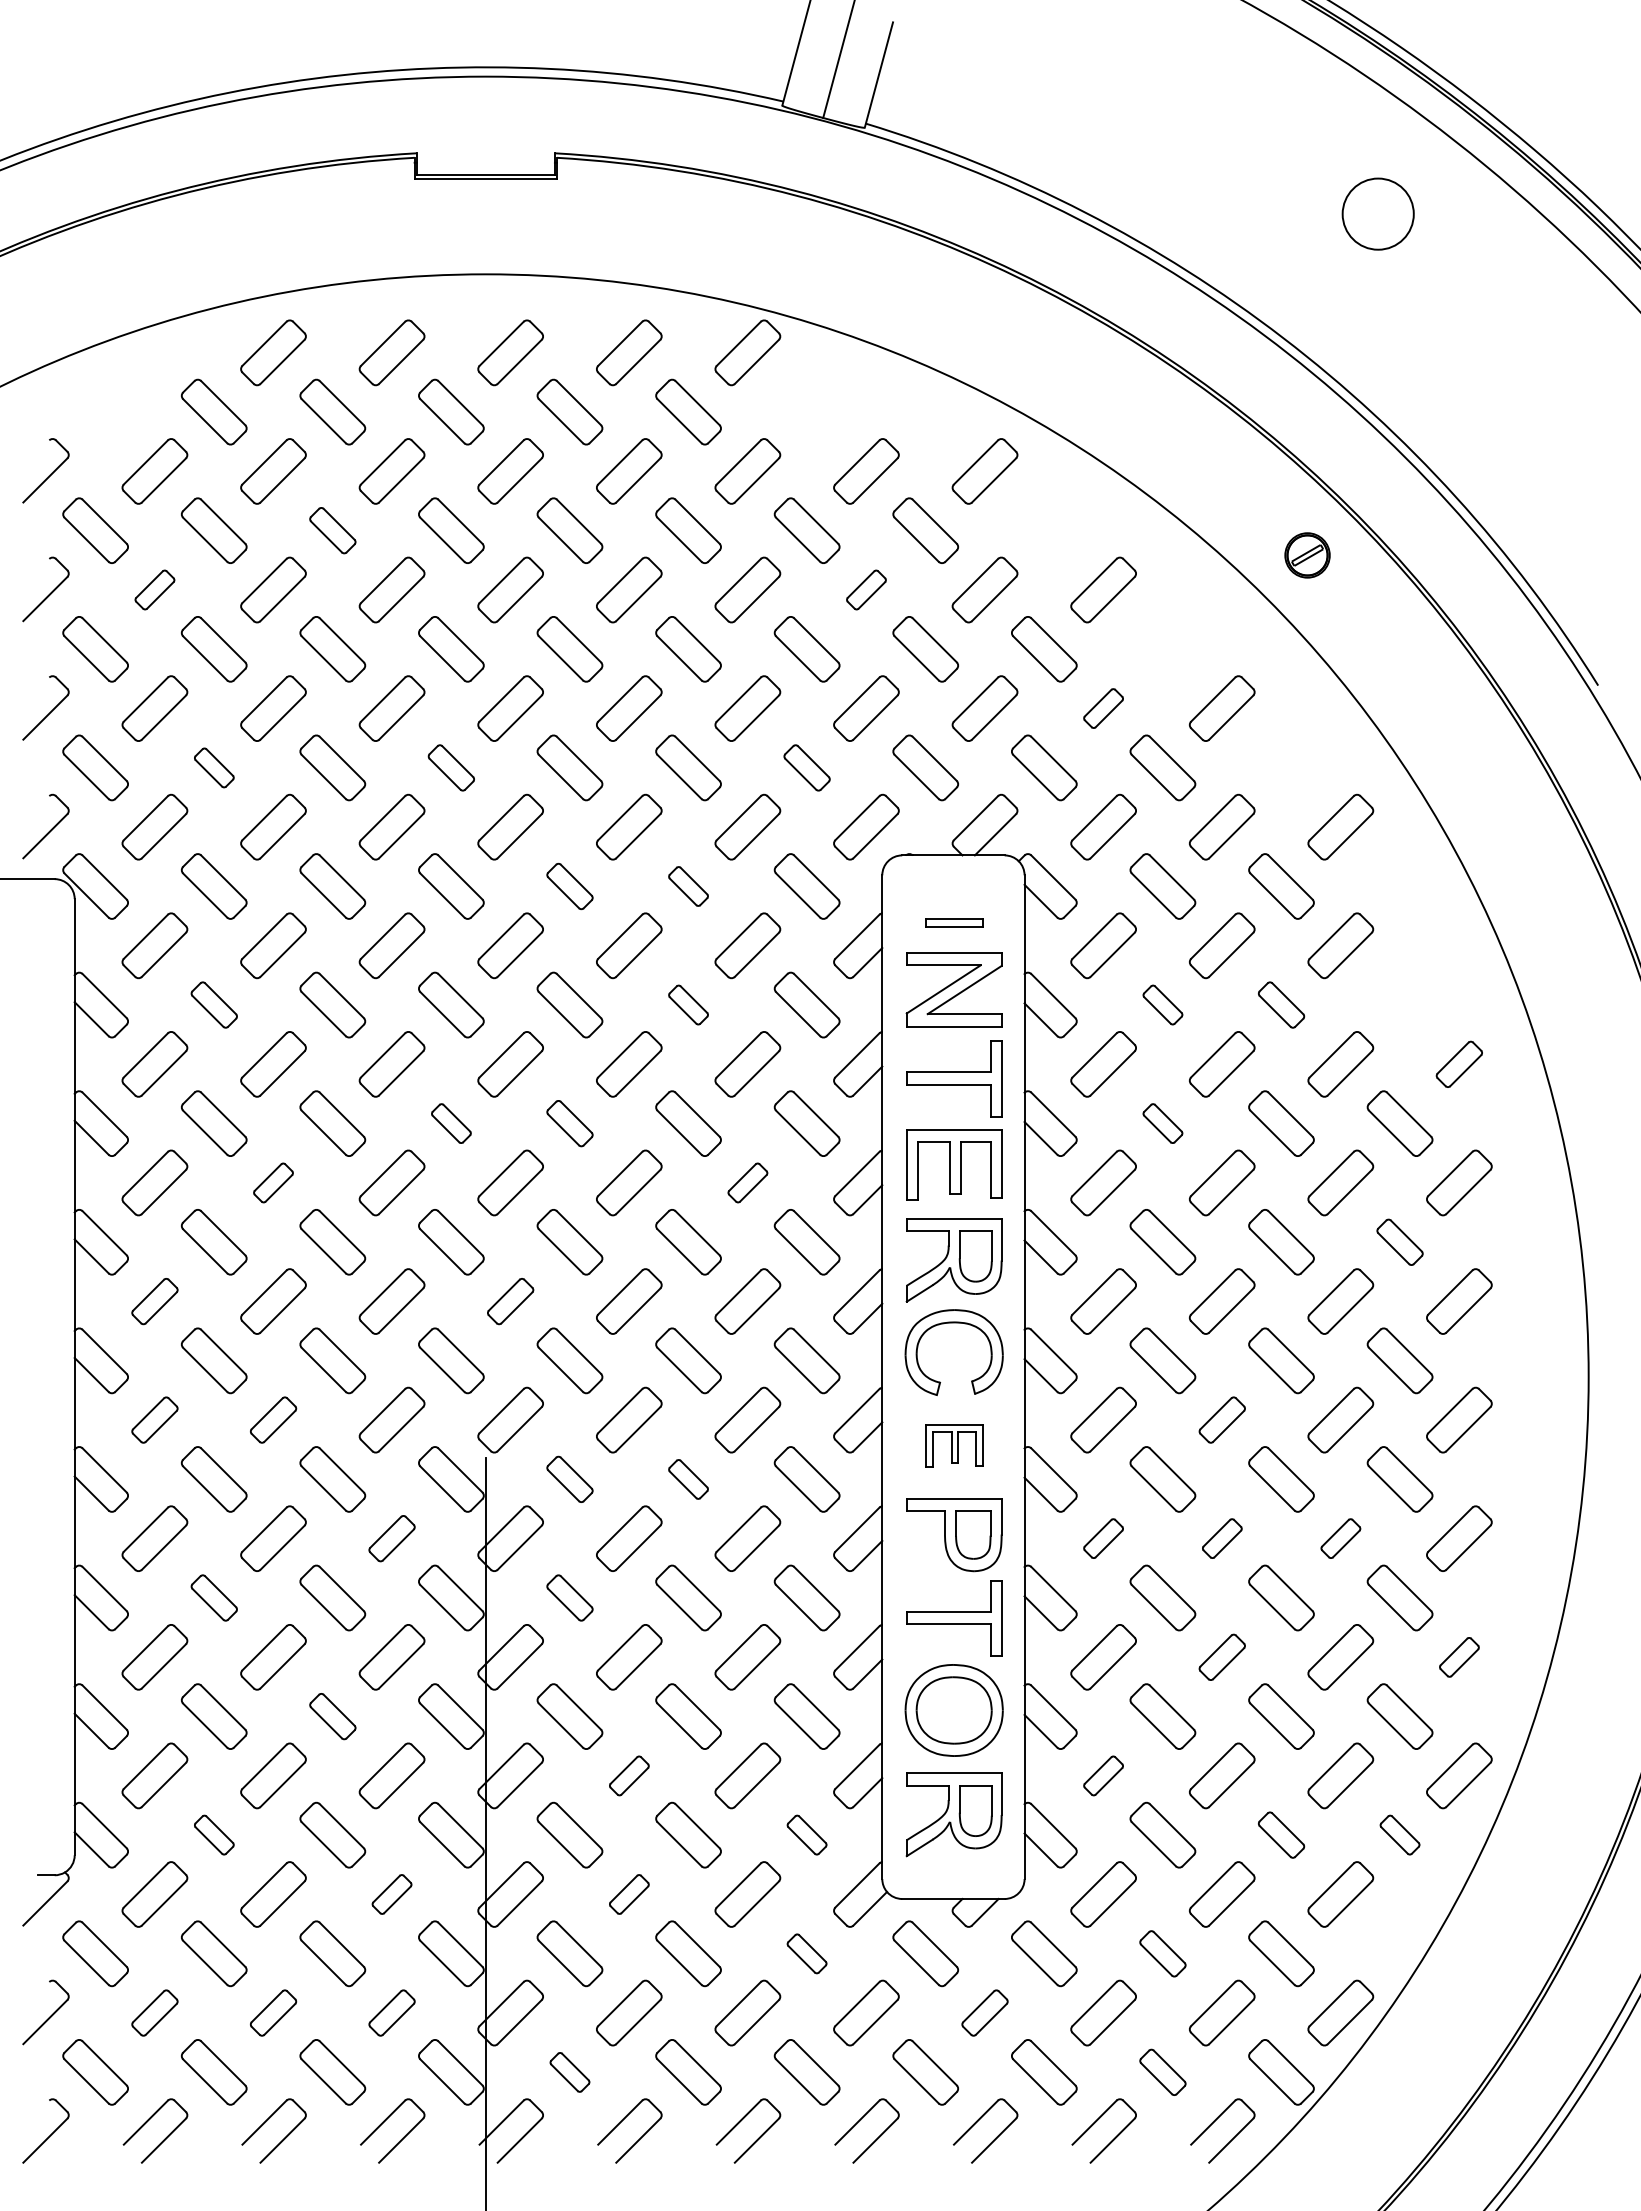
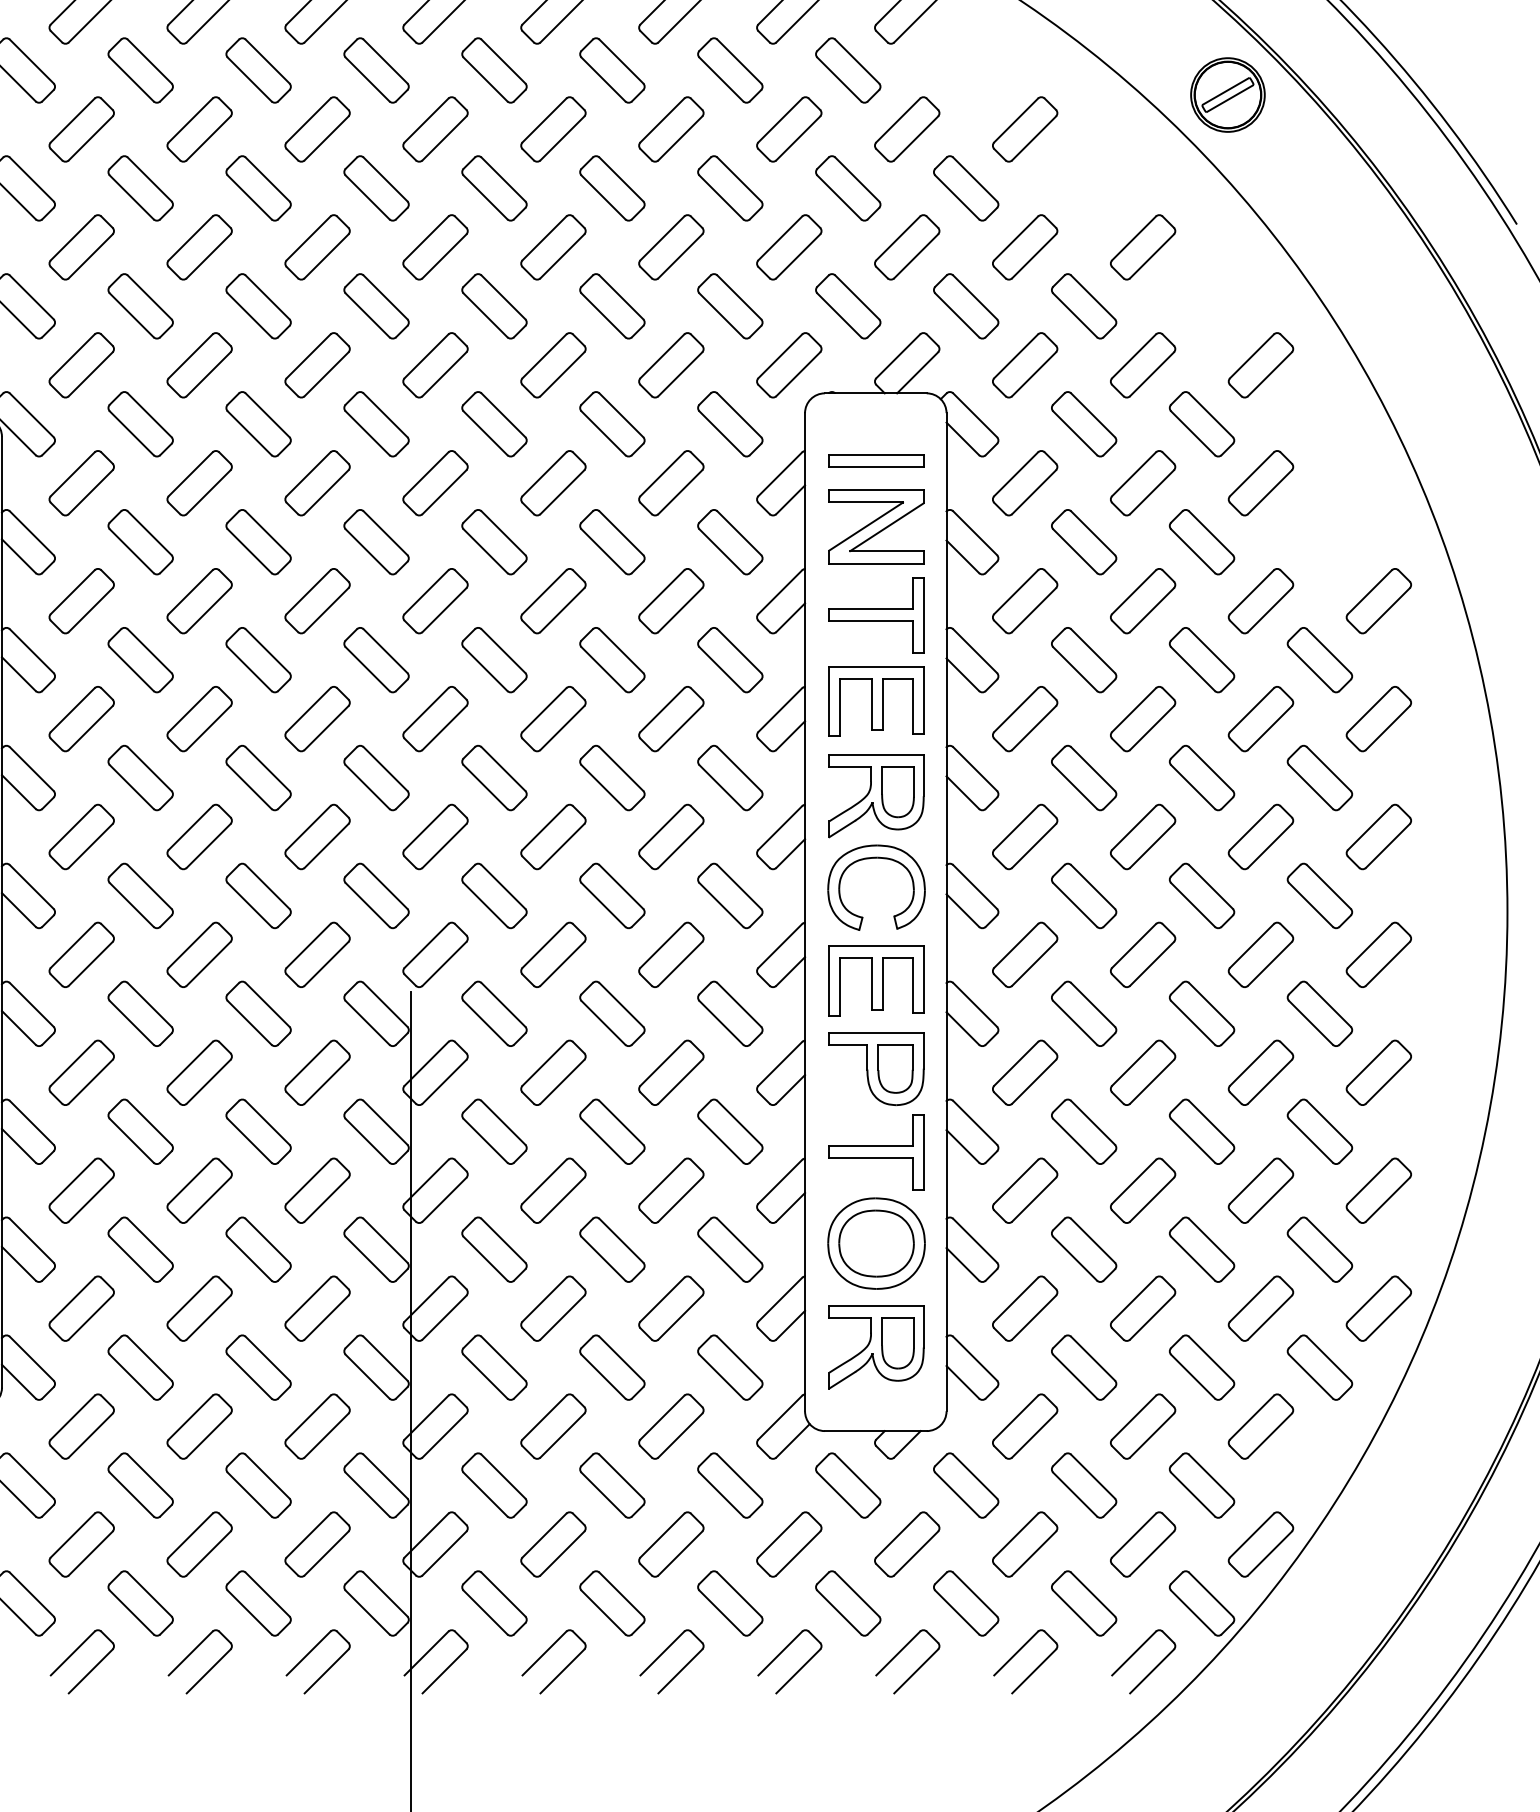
part: (332, 530) -> (258, 70), size x1.43
part: (1307, 555) -> (1227, 95), size x1.67
part: (154, 589) -> (81, 128), size x1.67
part: (866, 589) -> (789, 128), size x1.67
part: (1103, 708) -> (1025, 247), size x1.67
part: (214, 767) -> (140, 305), size x1.67
part: (451, 767) -> (376, 305), size x1.43
part: (806, 767) -> (729, 305), size x1.43
part: (569, 886) -> (494, 424), size x1.43
part: (688, 886) -> (612, 424), size x1.67
part: (954, 922) -> (876, 460), size x1.67
part: (214, 1004) -> (140, 541), size x1.43
part: (688, 1004) -> (612, 541), size x1.67
part: (1162, 1004) -> (1083, 541), size x1.67
part: (1281, 1004) -> (1202, 541), size x1.43
part: (1459, 1064) -> (1379, 601), size x1.43
part: (451, 1123) -> (376, 659), size x1.67
part: (569, 1123) -> (494, 659), size x1.43
part: (1162, 1123) -> (1083, 659), size x1.67
part: (273, 1182) -> (199, 718), size x1.67
part: (747, 1182) -> (671, 718), size x1.67
part: (1399, 1242) -> (1319, 778), size x1.43
part: (154, 1301) -> (81, 836), size x1.43
part: (510, 1301) -> (435, 836), size x1.43
part: (154, 1419) -> (81, 954), size x1.43
part: (273, 1419) -> (199, 954), size x1.43
part: (1222, 1419) -> (1143, 954), size x1.43
part: (954, 1445) -> (876, 980), size x1.67
part: (569, 1479) -> (494, 1013), size x1.43
part: (688, 1479) -> (612, 1013), size x1.67
part: (391, 1538) -> (317, 1072), size x1.43
part: (1103, 1538) -> (1025, 1072), size x1.67
part: (1222, 1538) -> (1143, 1072), size x1.67
part: (1340, 1538) -> (1260, 1072), size x1.67
part: (214, 1597) -> (140, 1131), size x1.43
part: (569, 1597) -> (494, 1131), size x1.43
part: (1222, 1657) -> (1143, 1190), size x1.43
part: (1459, 1657) -> (1379, 1190), size x1.67
part: (332, 1716) -> (258, 1249), size x1.43
part: (629, 1775) -> (553, 1308), size x1.67
part: (1103, 1775) -> (1025, 1308), size x1.67
part: (214, 1834) -> (140, 1366), size x1.67
part: (806, 1834) -> (729, 1366), size x1.67
part: (1281, 1834) -> (1202, 1366), size x1.43
part: (1399, 1834) -> (1319, 1366), size x1.67
part: (391, 1894) -> (317, 1426), size x1.67
part: (629, 1894) -> (553, 1426), size x1.67
part: (806, 1953) -> (729, 1485), size x1.67
part: (1162, 1953) -> (1083, 1485), size x1.43
part: (154, 2012) -> (81, 1543), size x1.43
part: (273, 2012) -> (199, 1543), size x1.43
part: (391, 2012) -> (317, 1543), size x1.43
part: (984, 2012) -> (906, 1543), size x1.43
part: (569, 2072) -> (494, 1603), size x1.67
part: (1162, 2072) -> (1083, 1603), size x1.43

